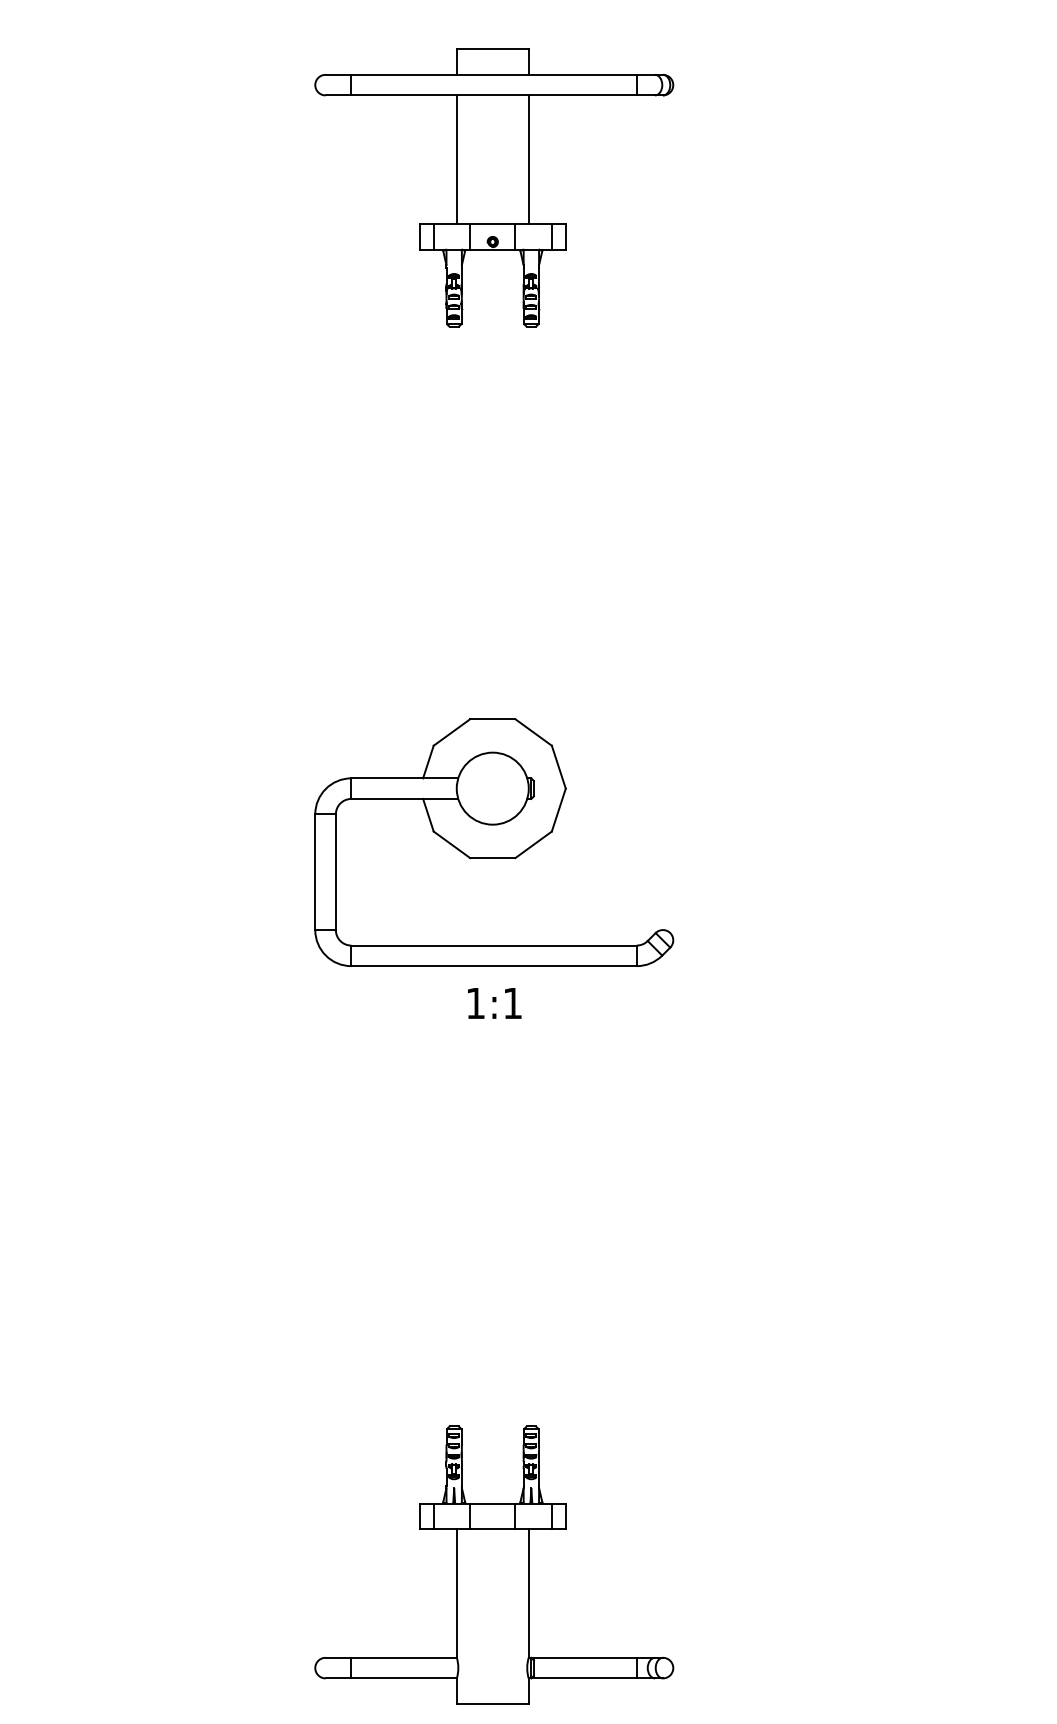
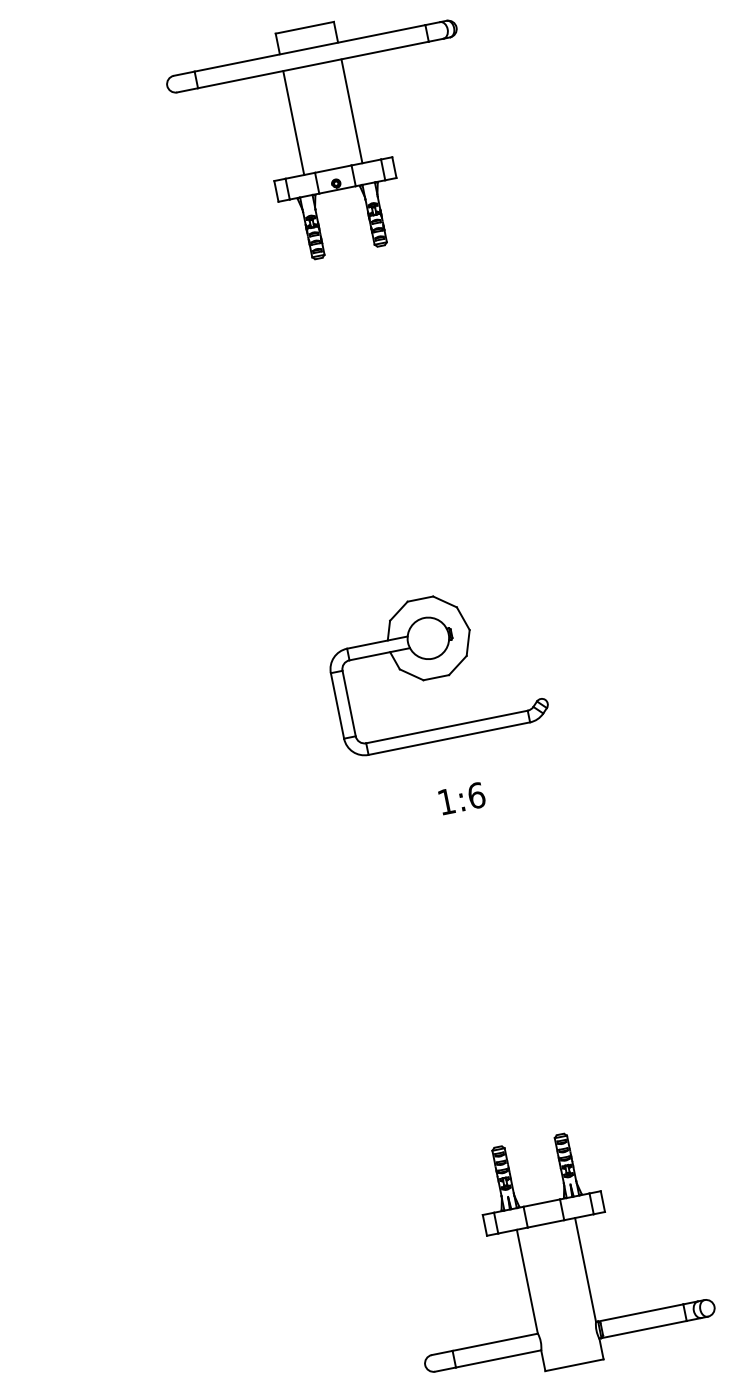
part: (494, 842) -> (435, 668), size x0.7
text: (512, 1003) -> (476, 795), 1:1 -> 1:6

